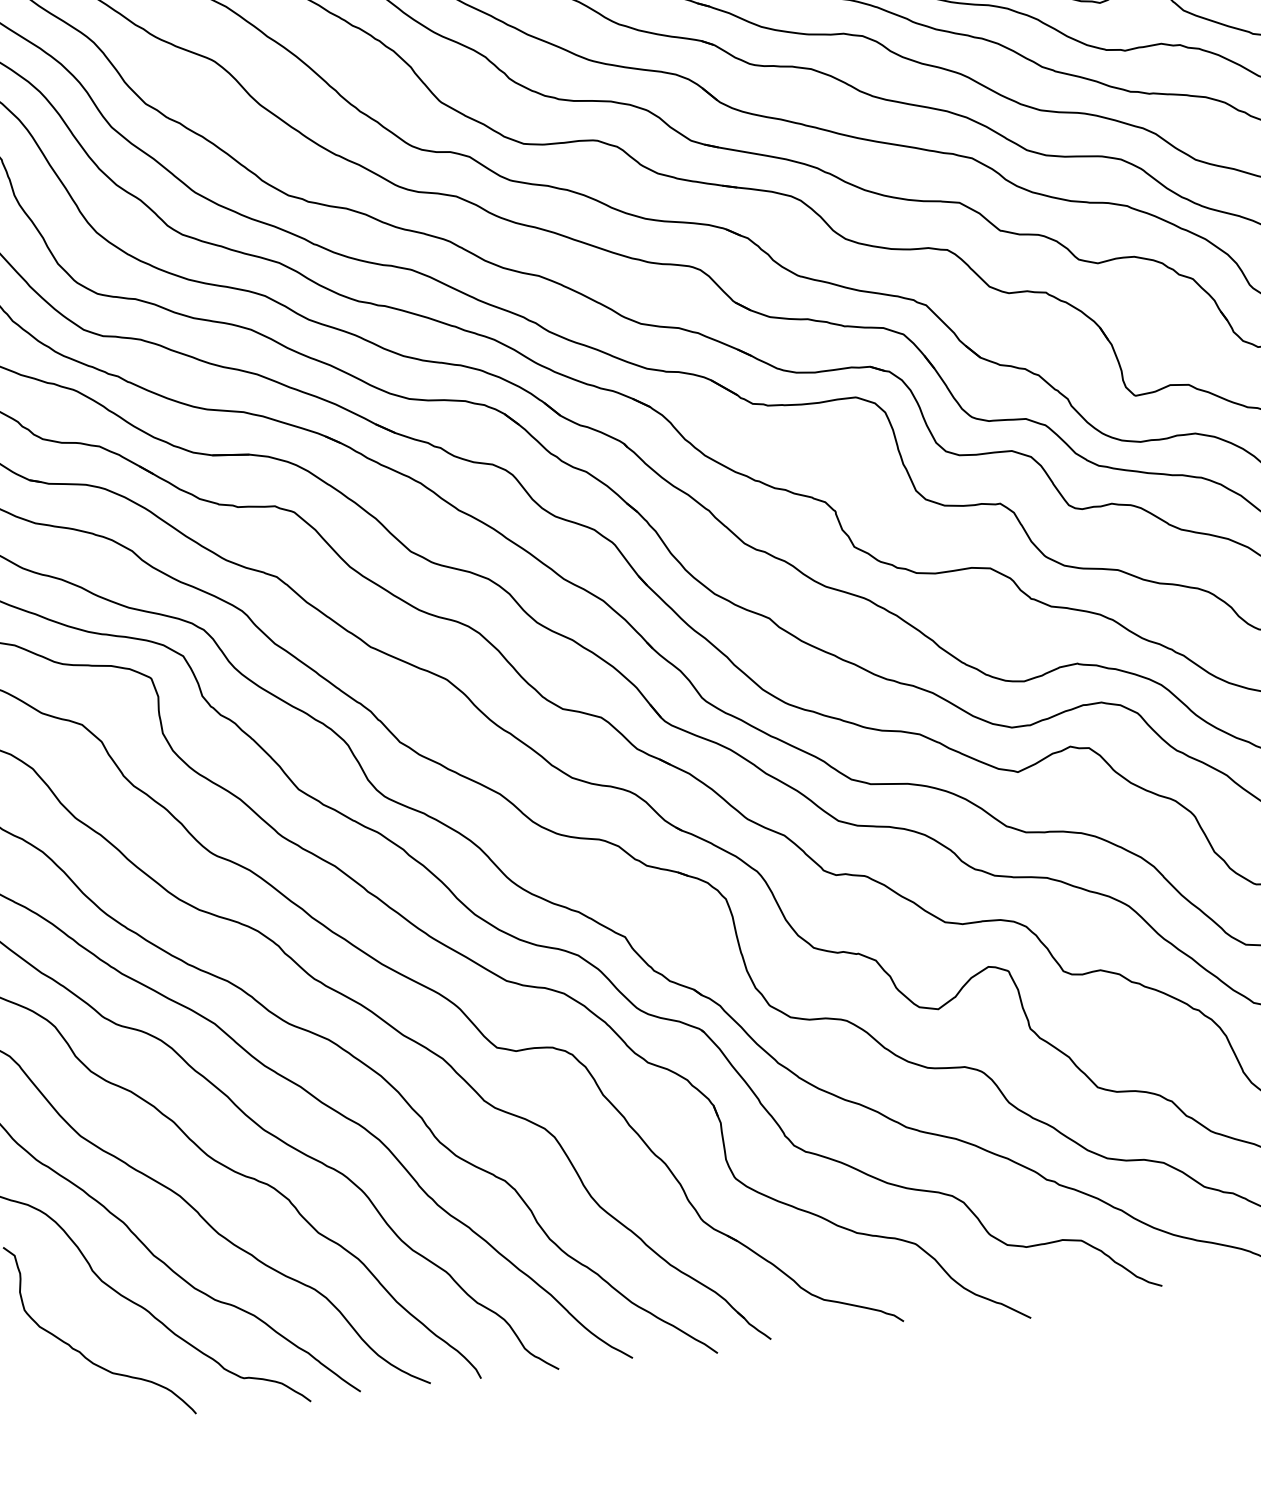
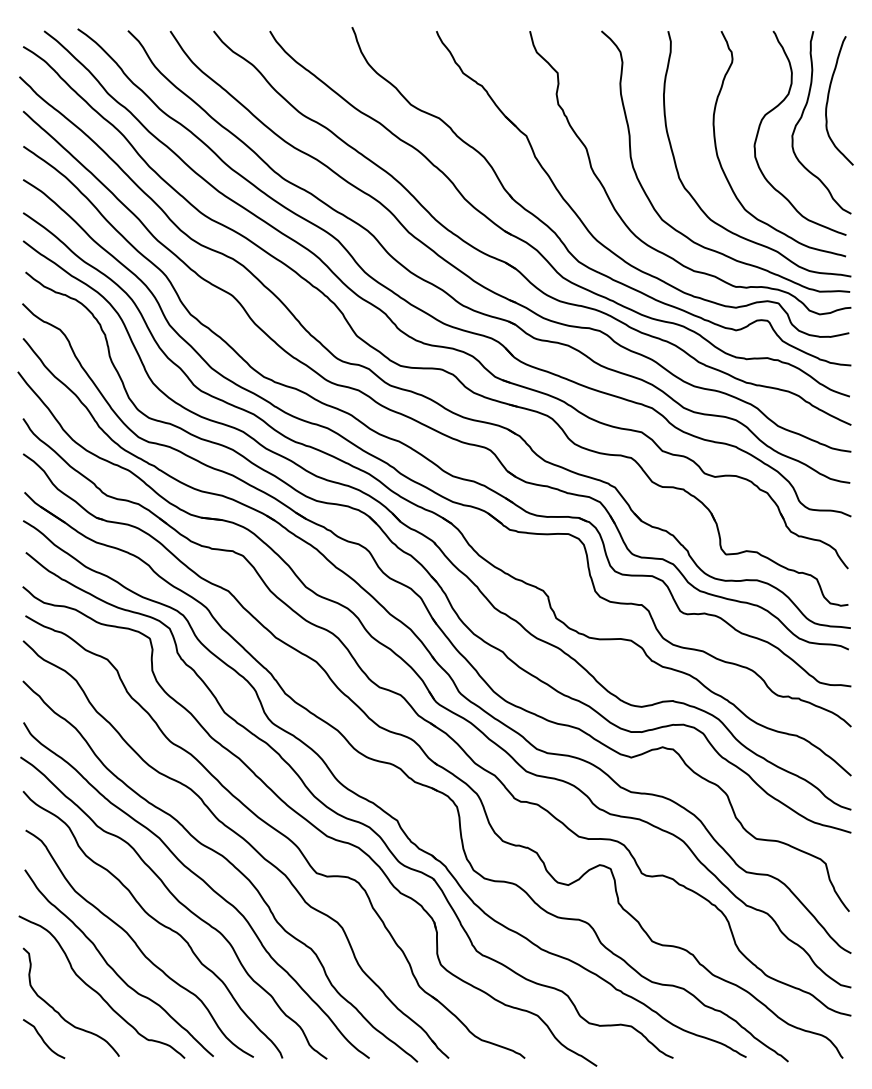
curve: (60, 1401) -> (43, 1039), added

